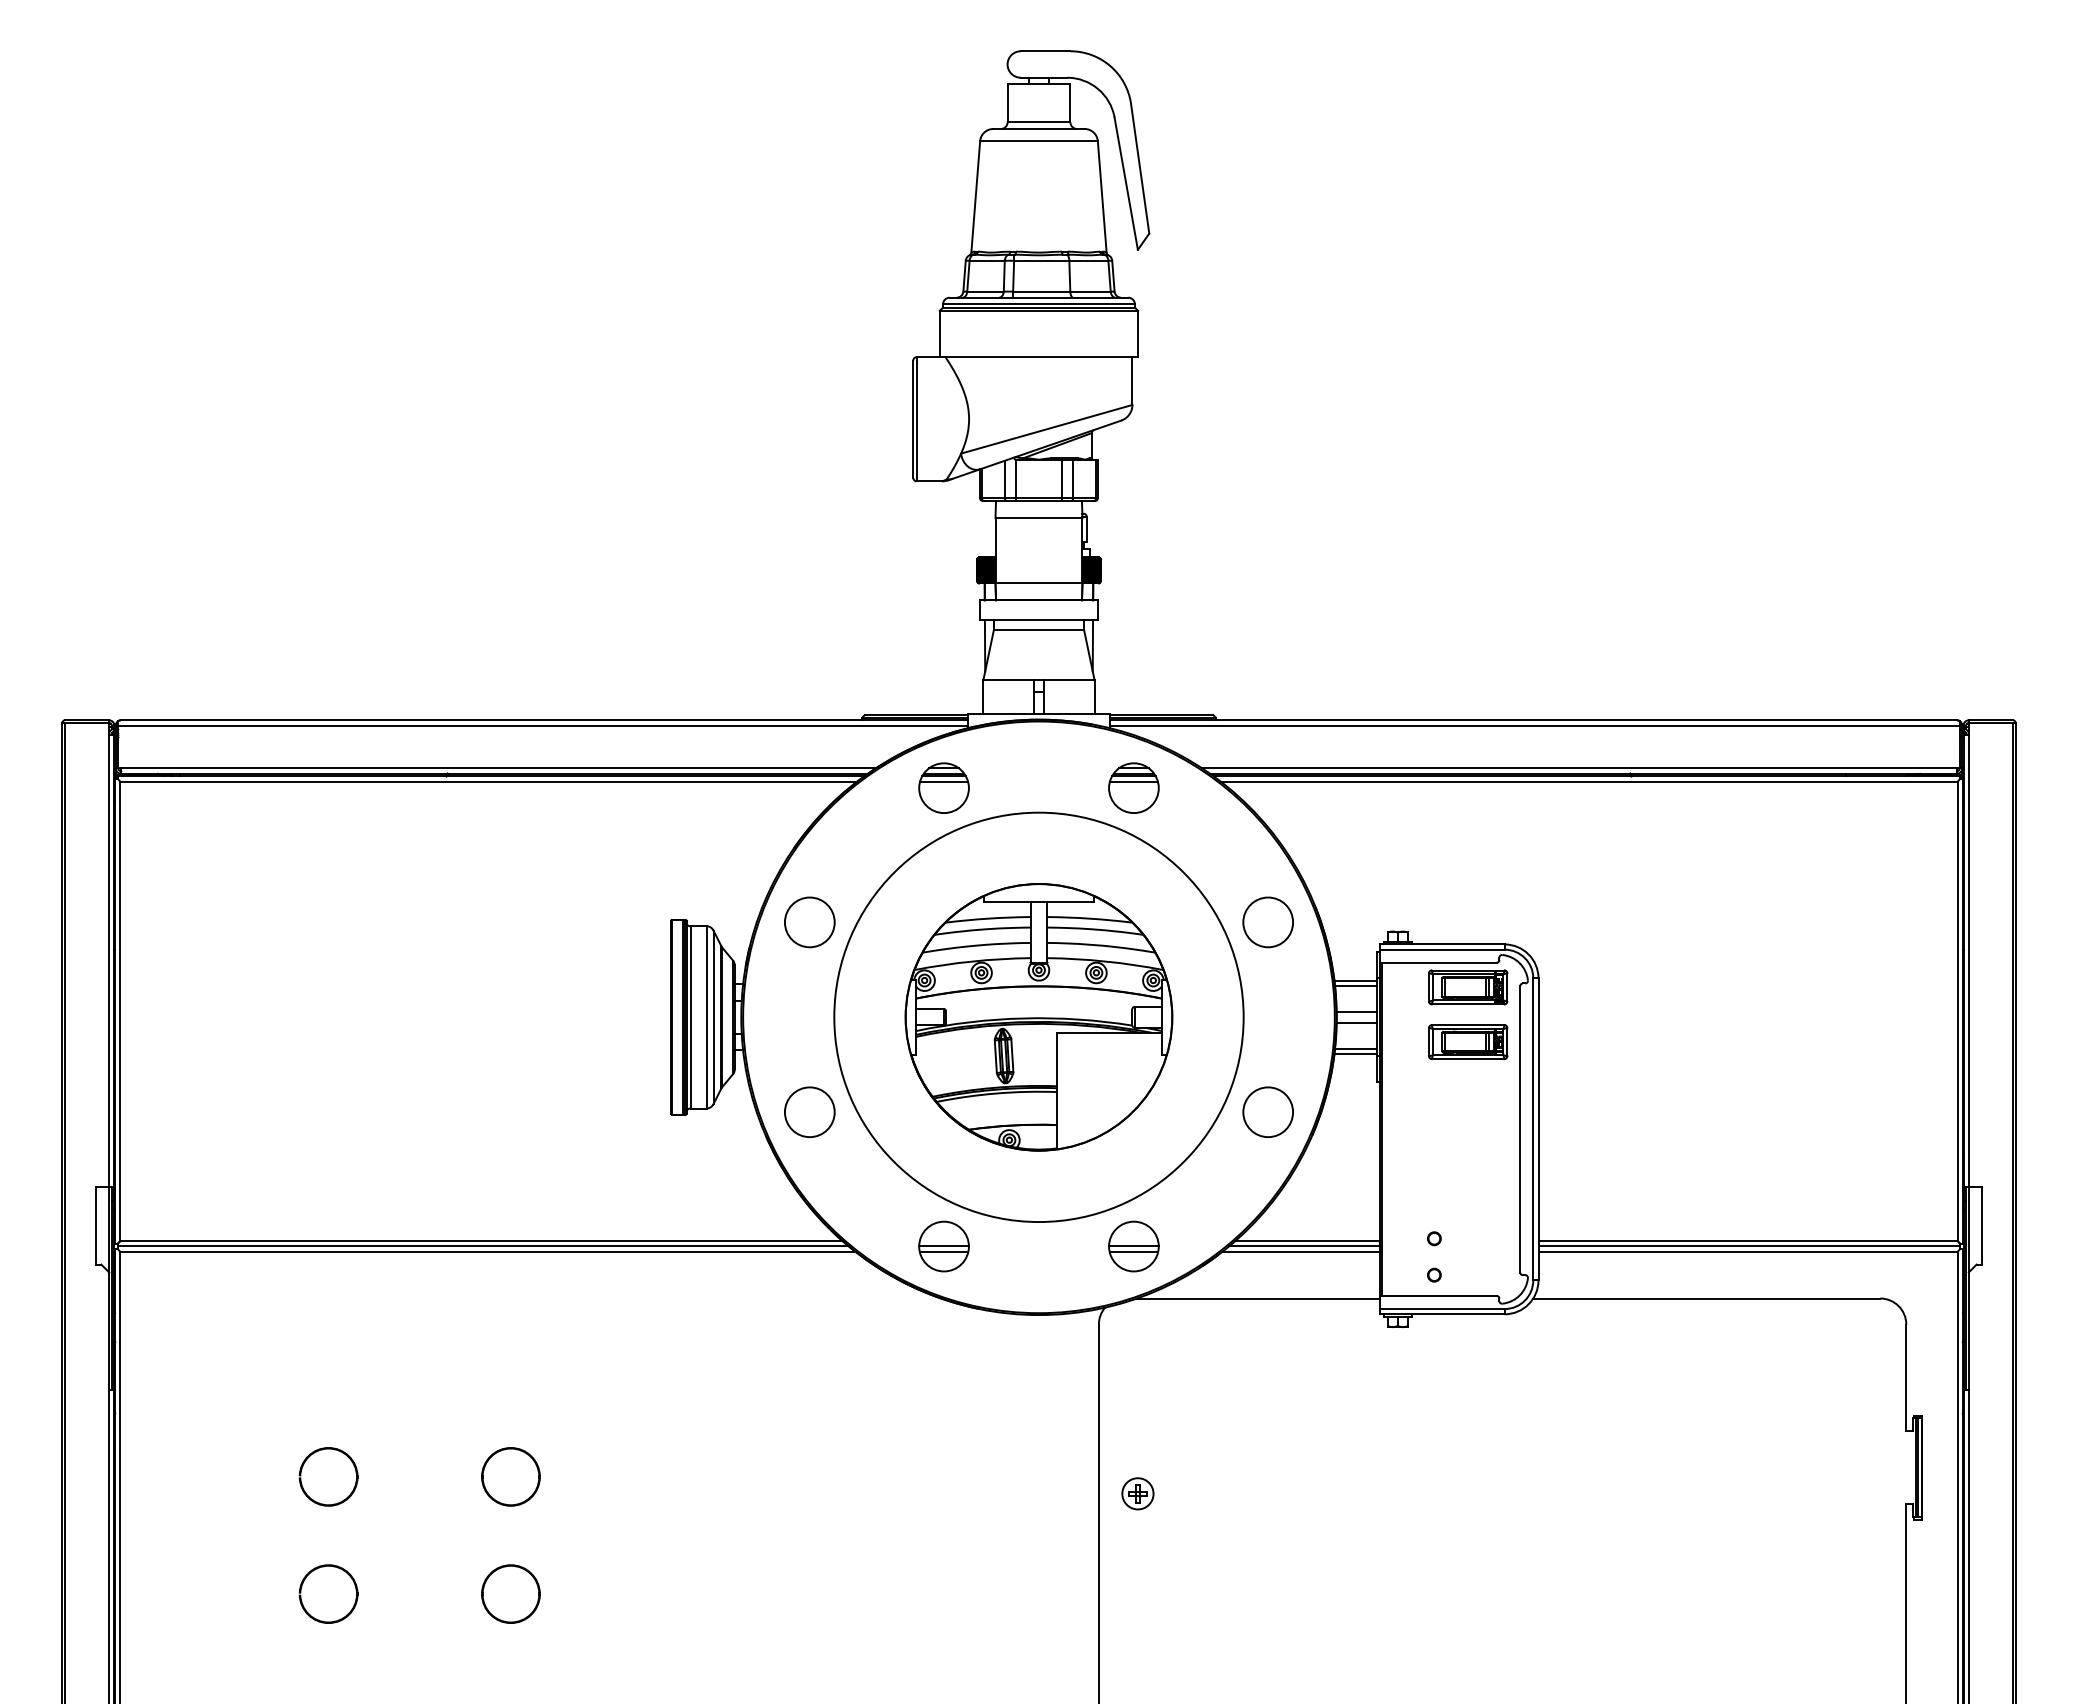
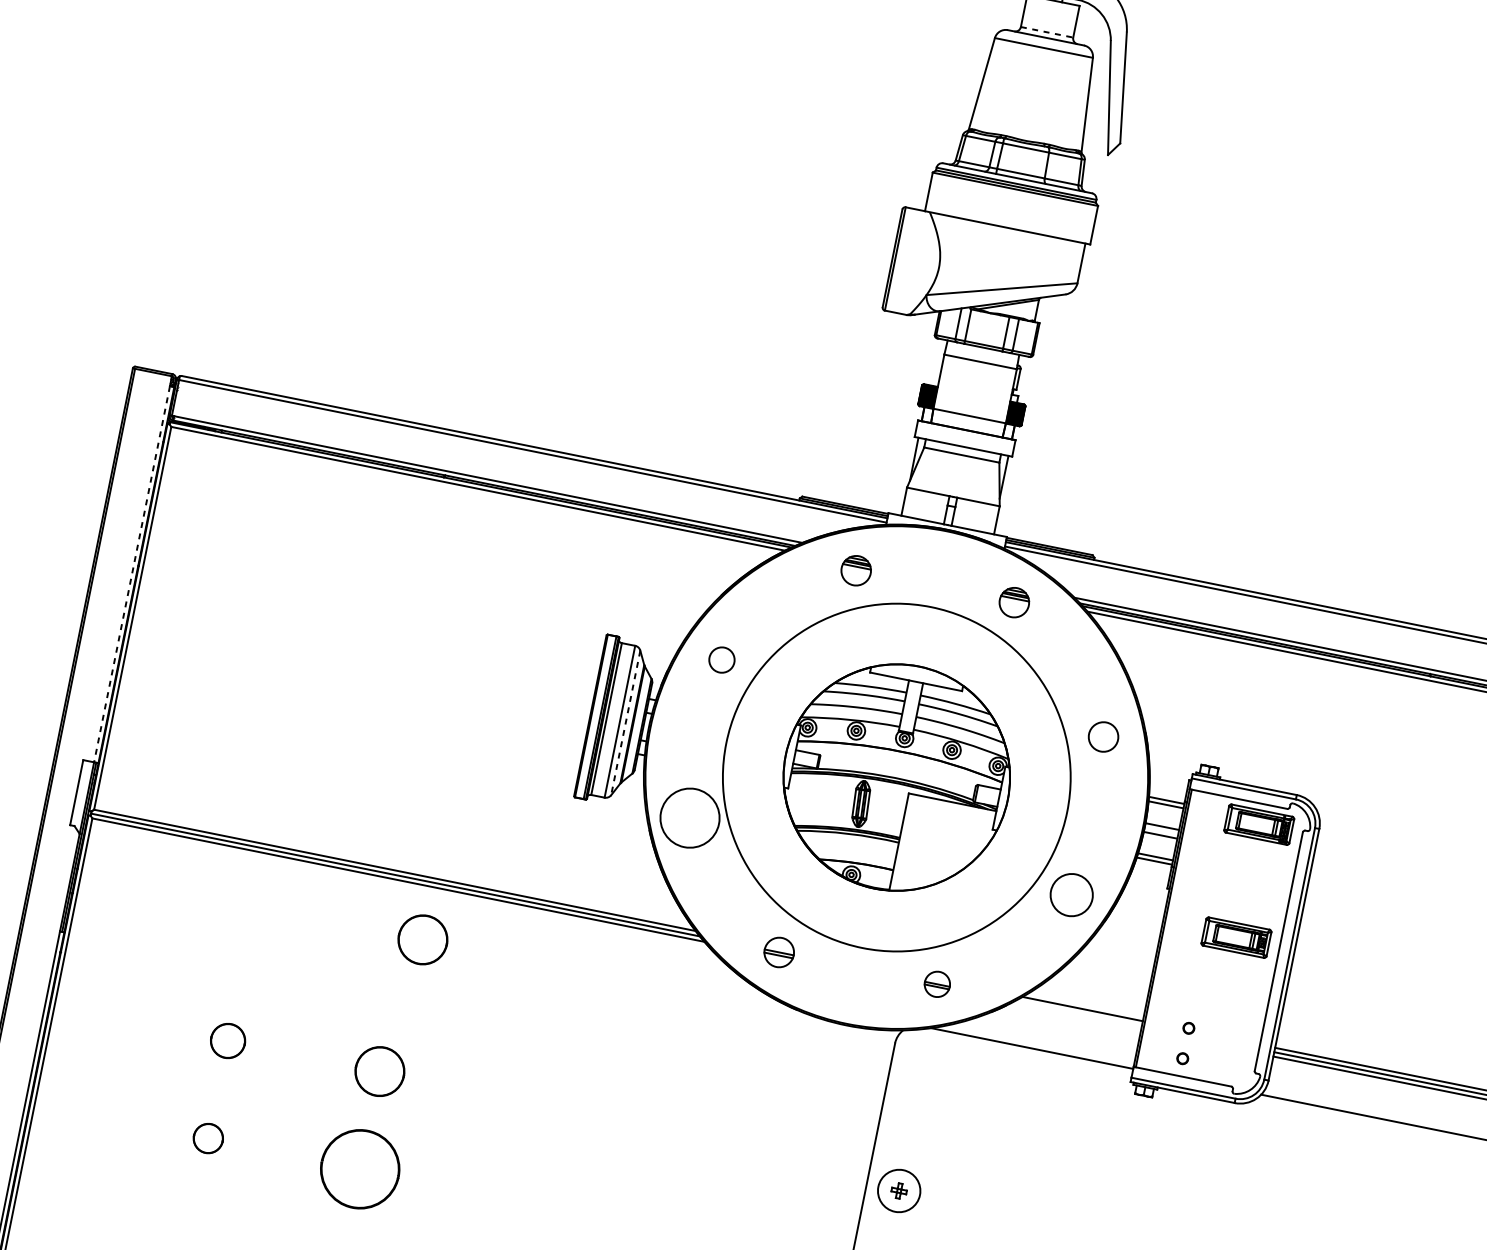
line: (1039, 122) -> (1047, 32), solid -> dashed
part: (943, 787) -> (855, 570), size x0.7
part: (1133, 787) -> (1014, 602), size x0.7
circle: (809, 922) -> (721, 660), size x0.6
circle: (1267, 922) -> (1103, 736), size x0.7
line: (109, 960) -> (132, 574), solid -> dashed
line: (713, 1017) -> (625, 723), solid -> dashed
part: (1468, 1041) -> (1236, 937), moved
circle: (809, 1112) -> (689, 818), size x1.4
part: (943, 1246) -> (778, 952), size x0.7
part: (1133, 1246) -> (937, 984), size x0.6
line: (1304, 1246) -> (1079, 1012), removed
line: (1300, 1251) -> (1075, 1016), removed
part: (529, 1314) -> (422, 939), added
part: (328, 1476) -> (228, 1040), size x0.7
circle: (1137, 1493) -> (898, 1190), size x1.6
part: (328, 1593) -> (208, 1138), size x0.6
part: (510, 1593) -> (359, 1168), size x1.6

